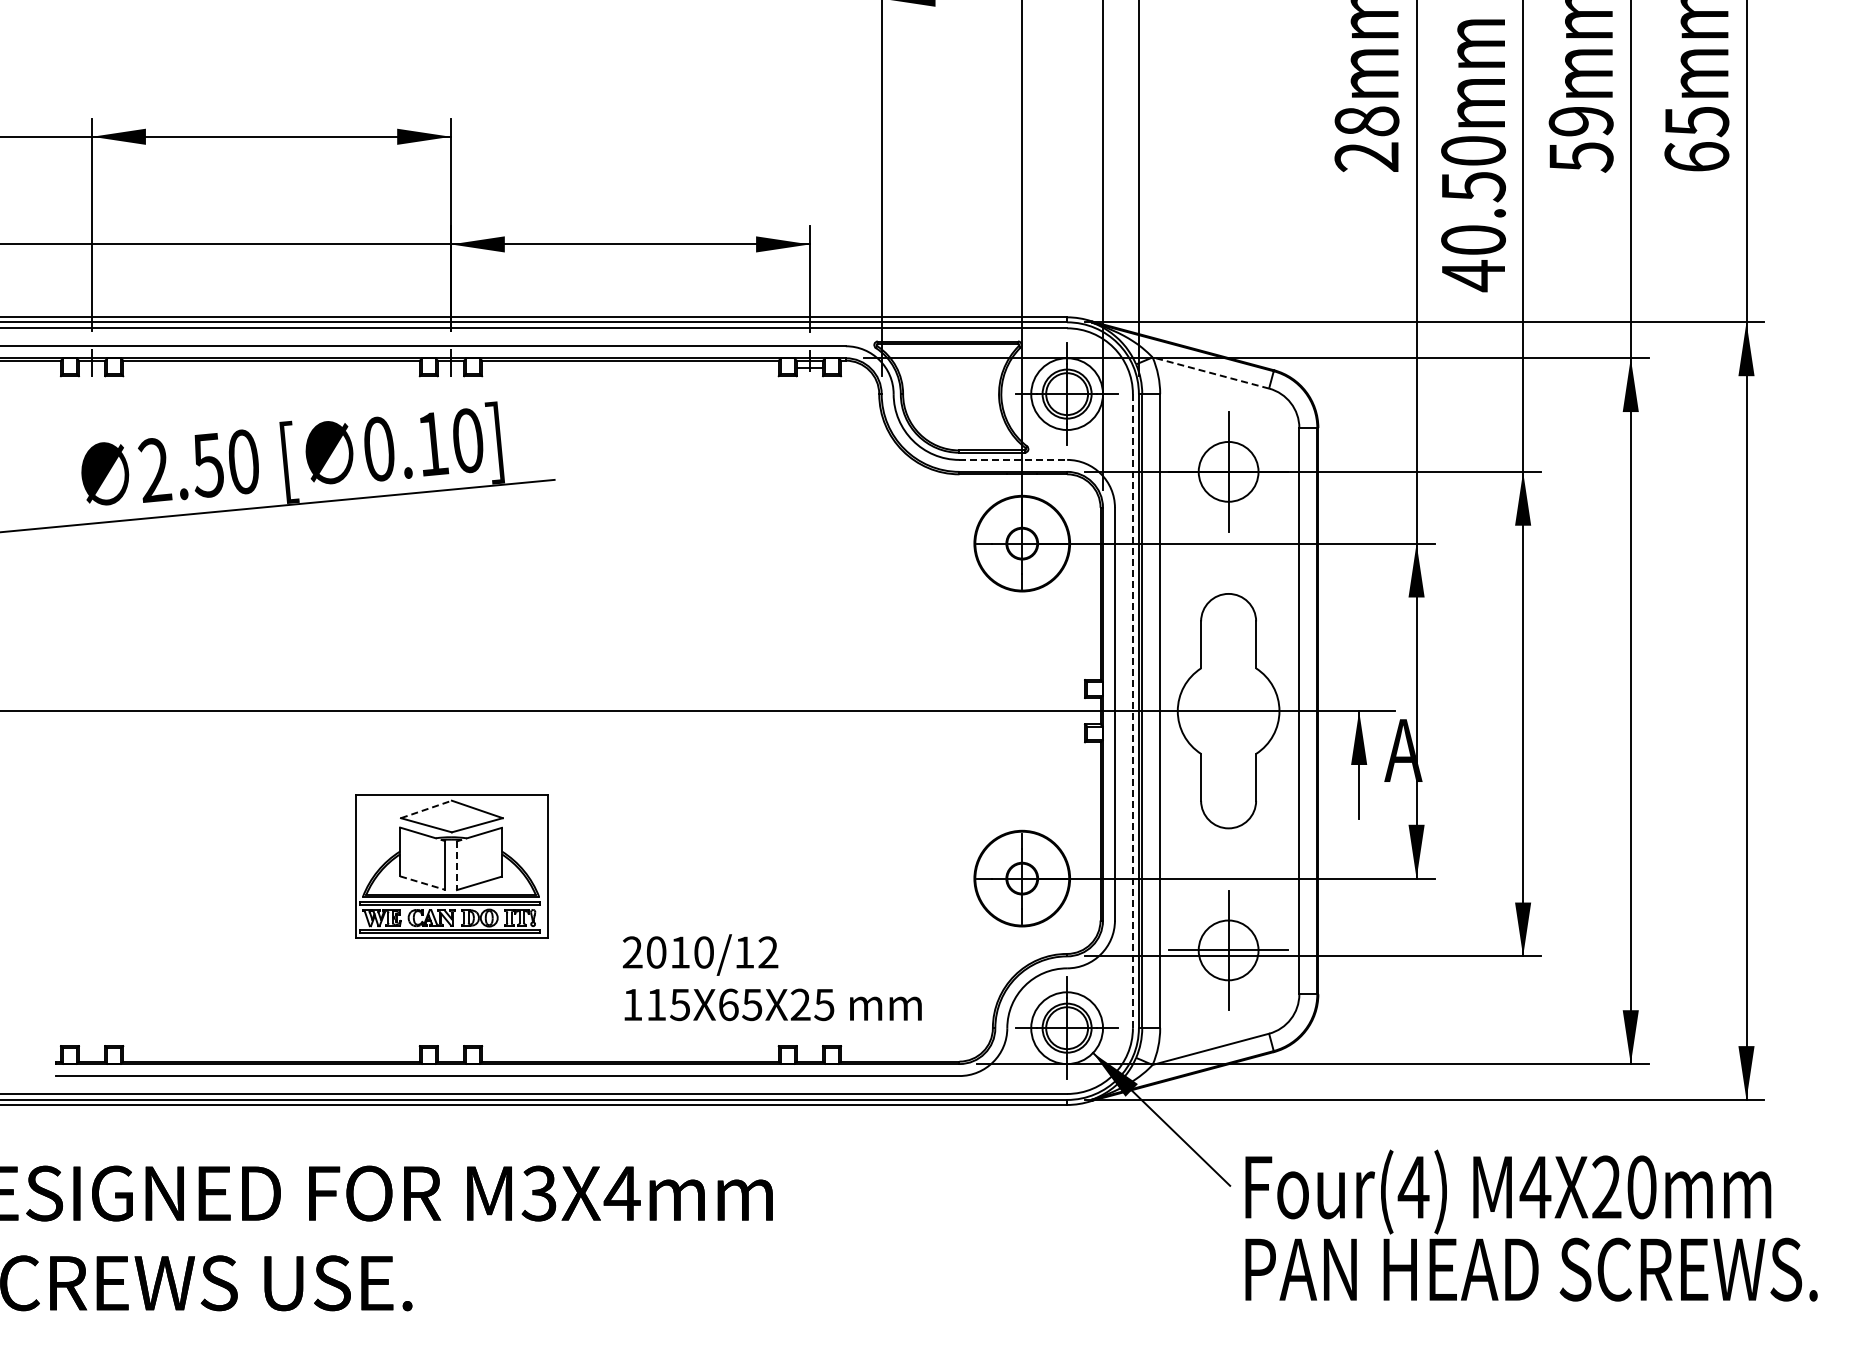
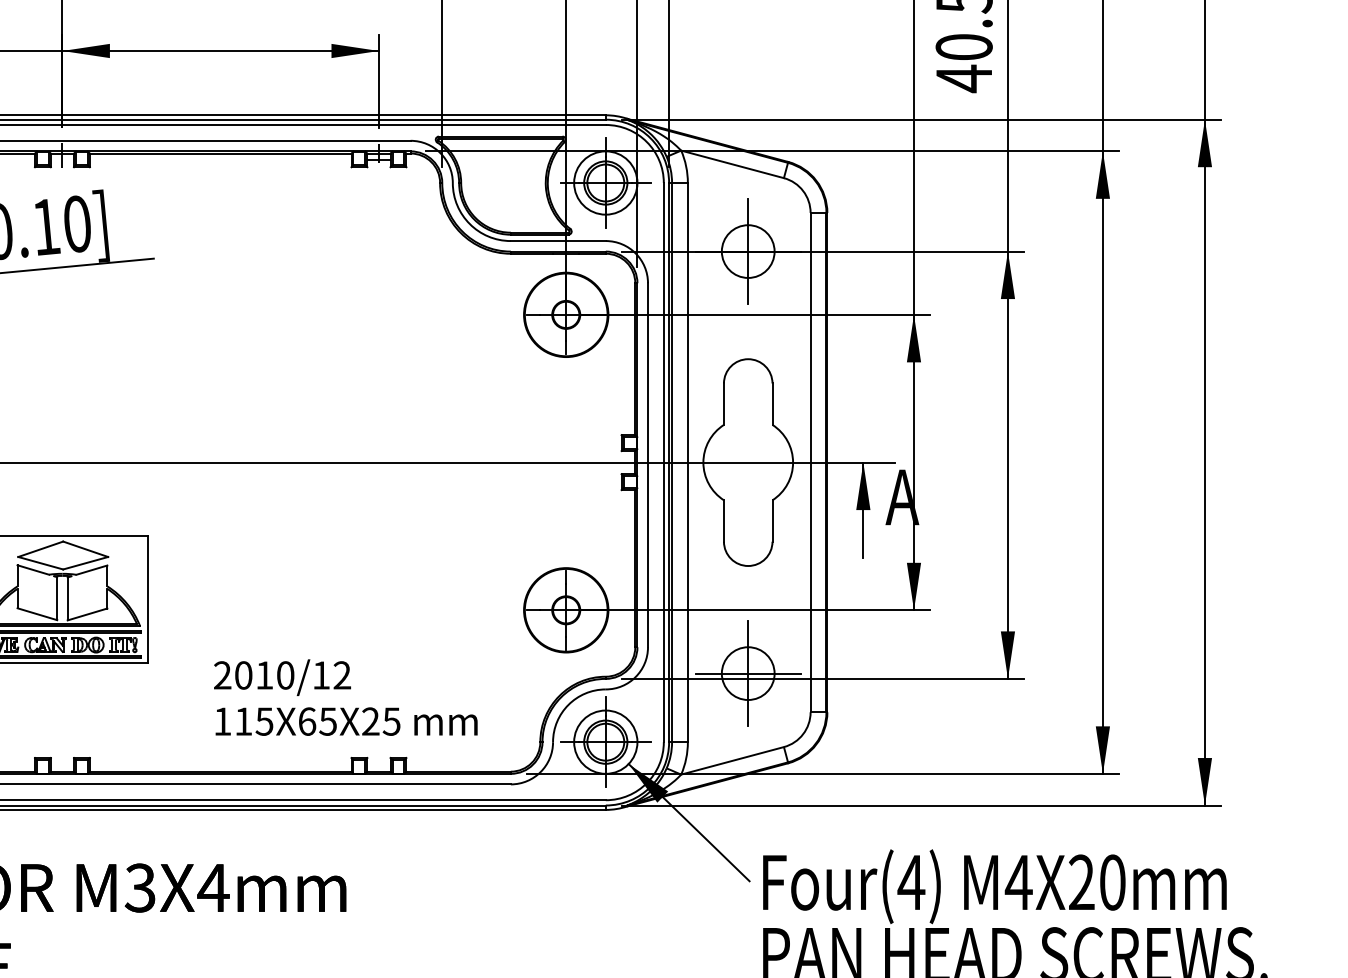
line: (1210, 372) -> (732, 163), dashed -> solid
line: (1013, 459) -> (558, 240), dashed -> solid
line: (1132, 711) -> (663, 462), dashed -> solid
line: (426, 809) -> (40, 549), dashed -> solid
line: (456, 866) -> (67, 599), dashed -> solid
line: (423, 883) -> (38, 614), dashed -> solid

